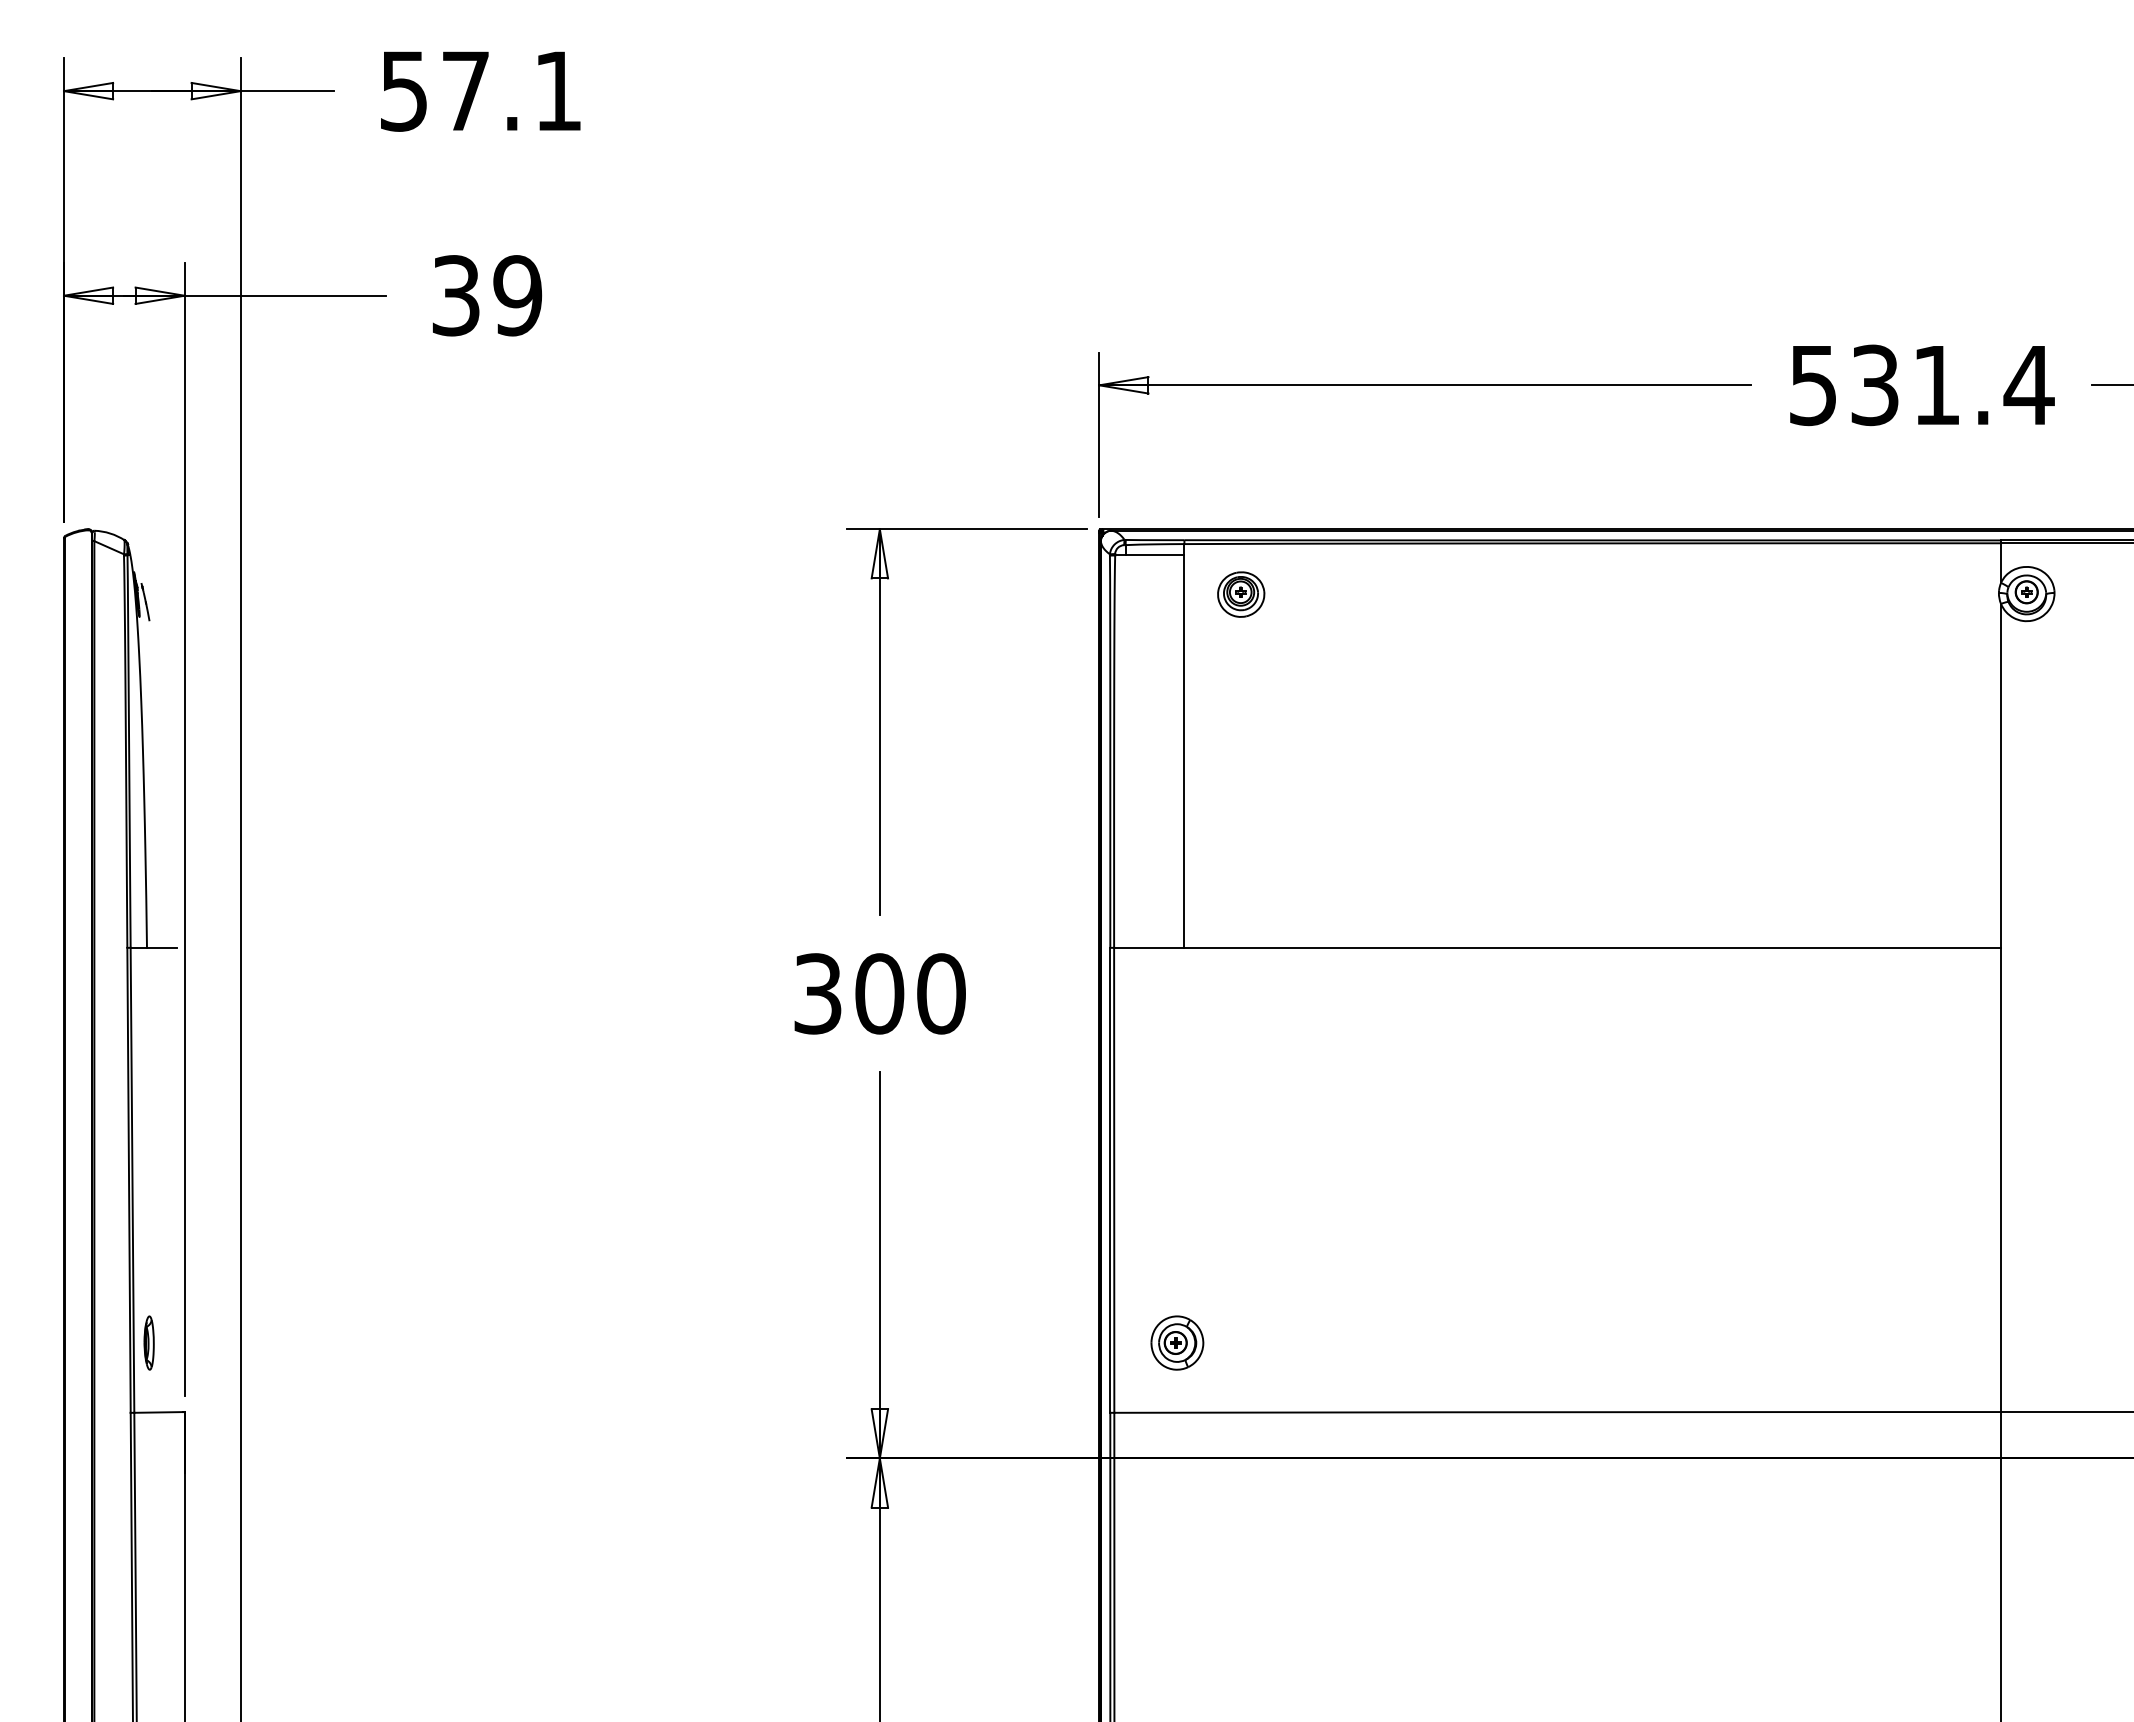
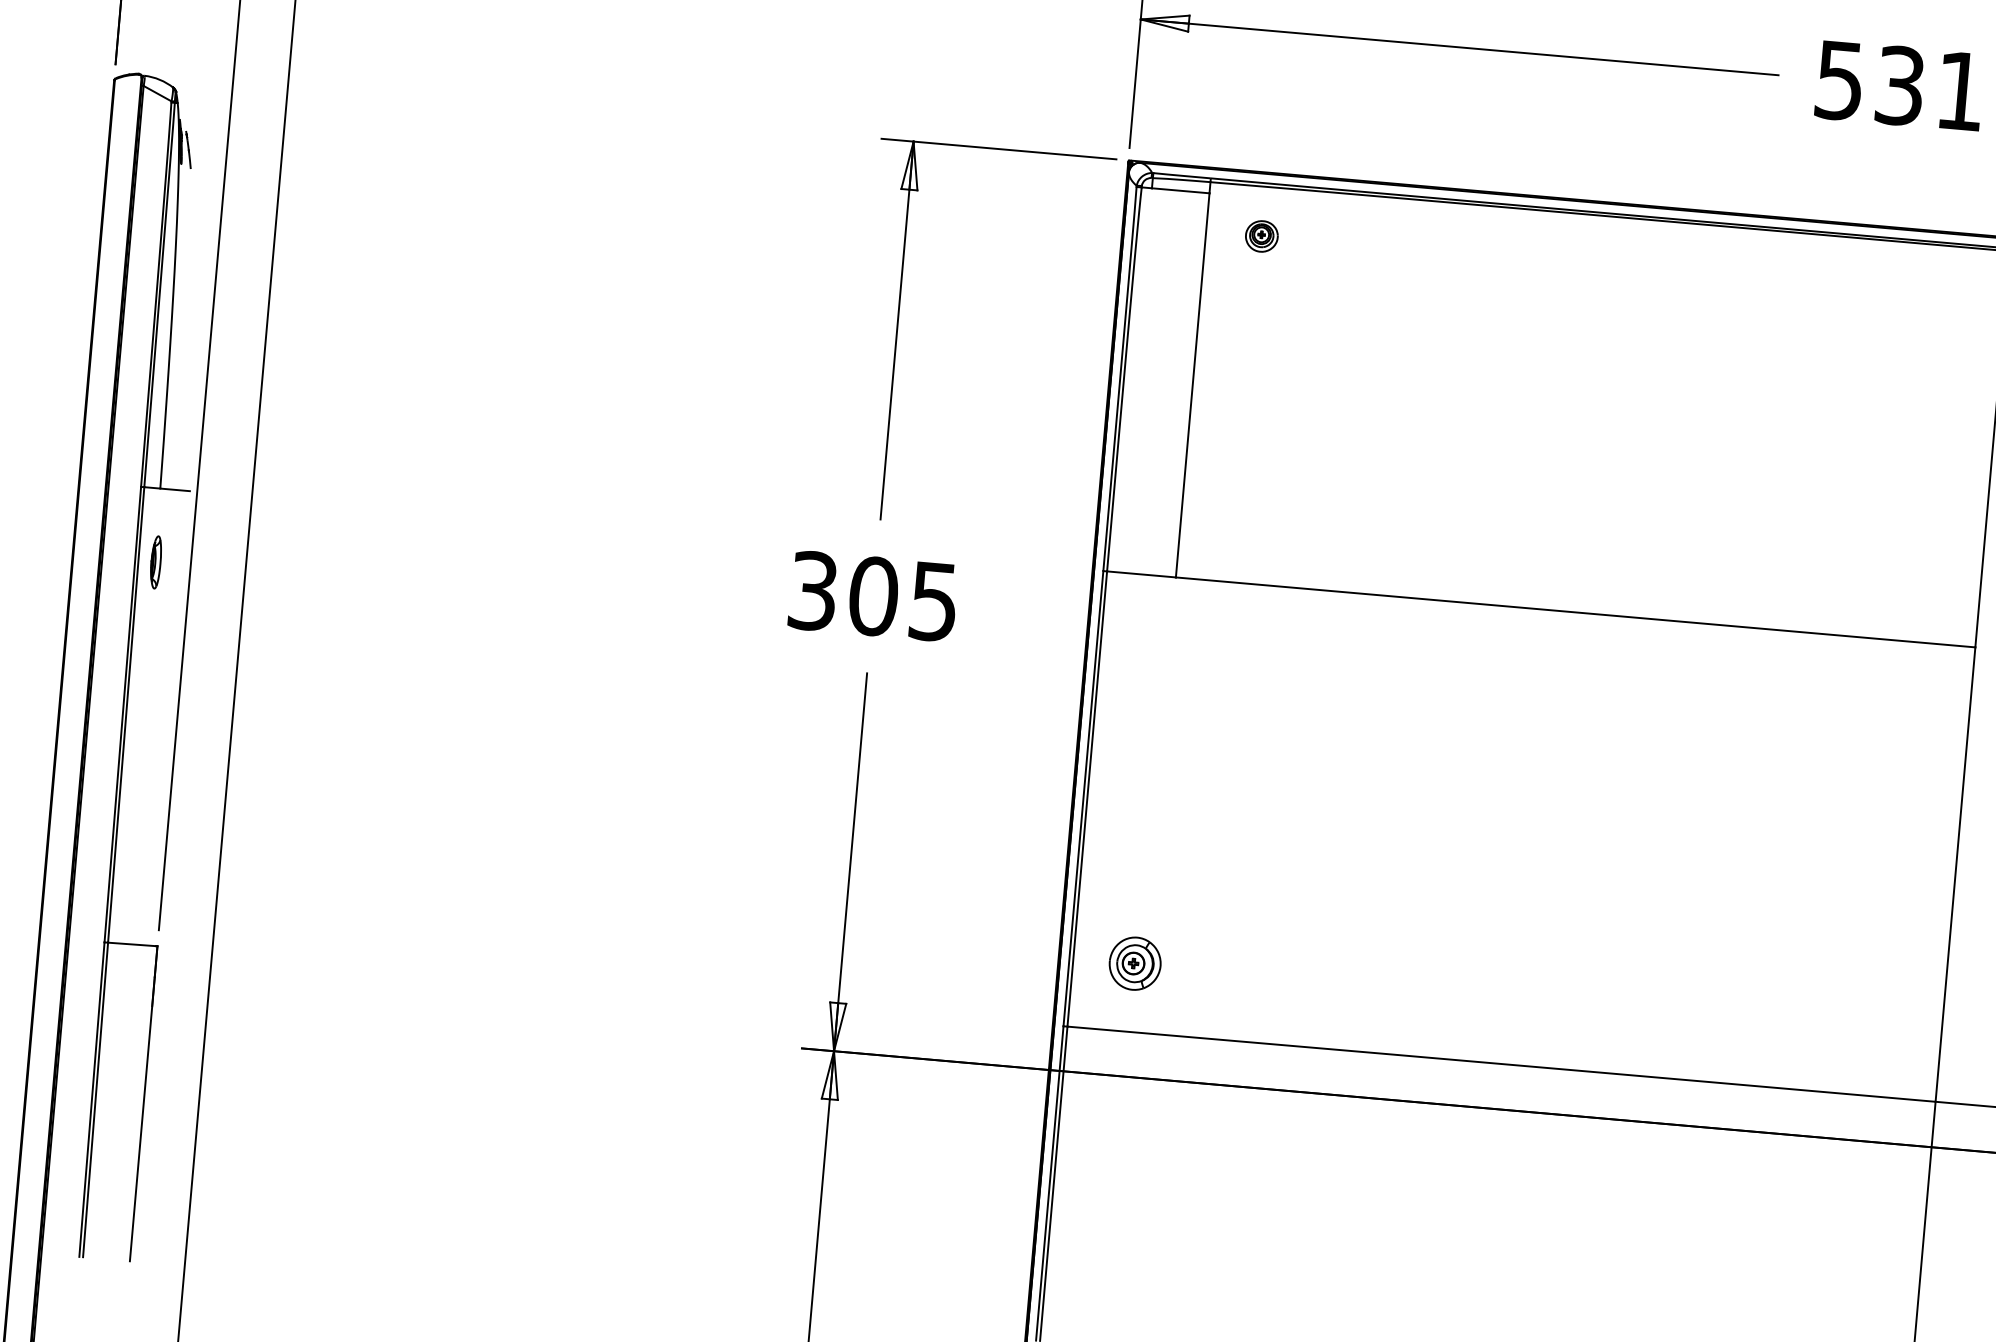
part: (1241, 594) -> (1262, 236), size x0.7
text: (941, 993) -> (934, 601), 300 -> 305
part: (148, 1342) -> (155, 561), moved

